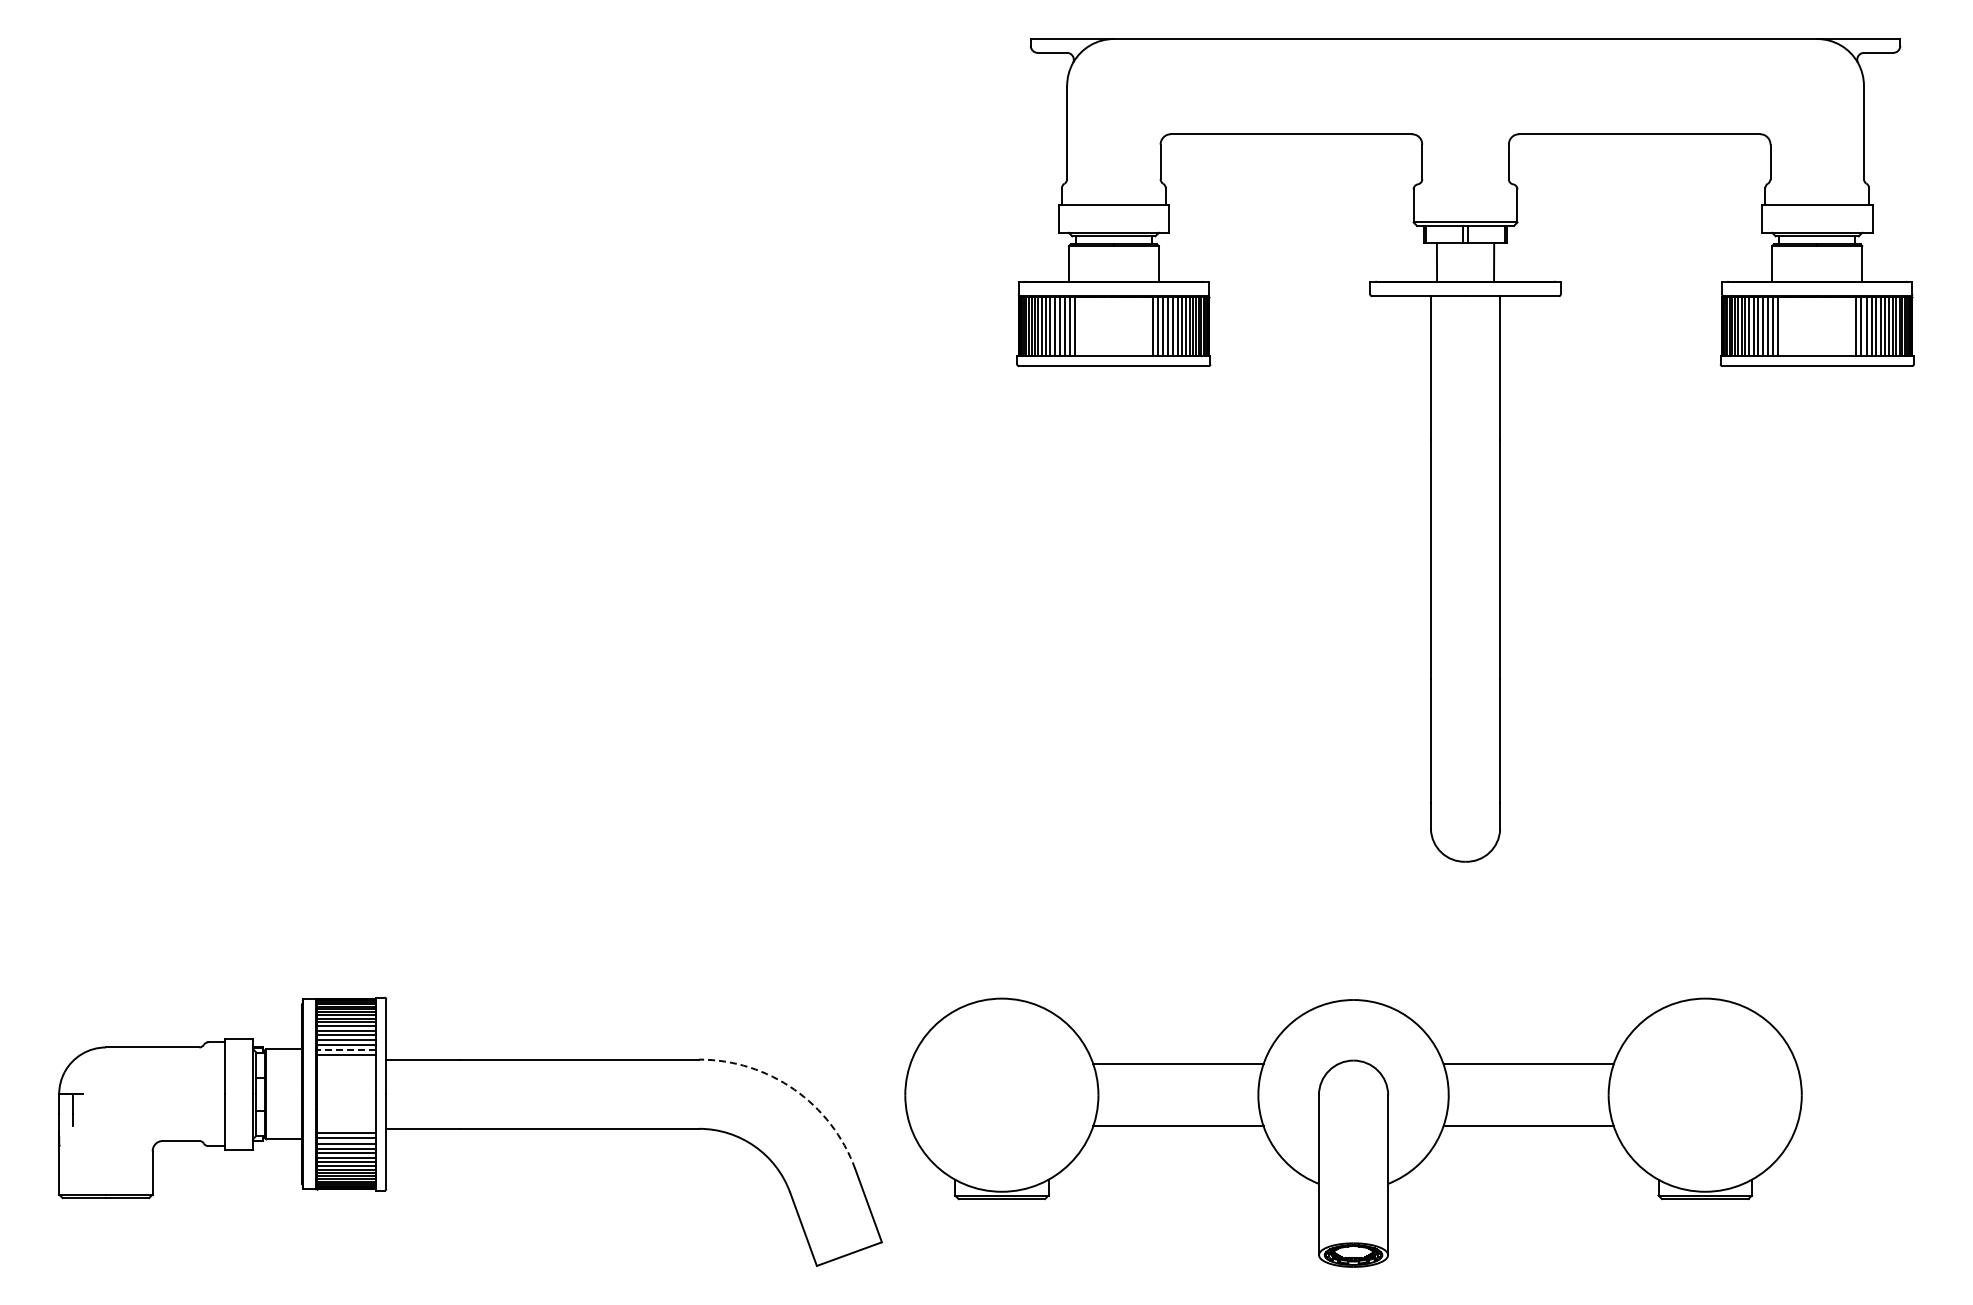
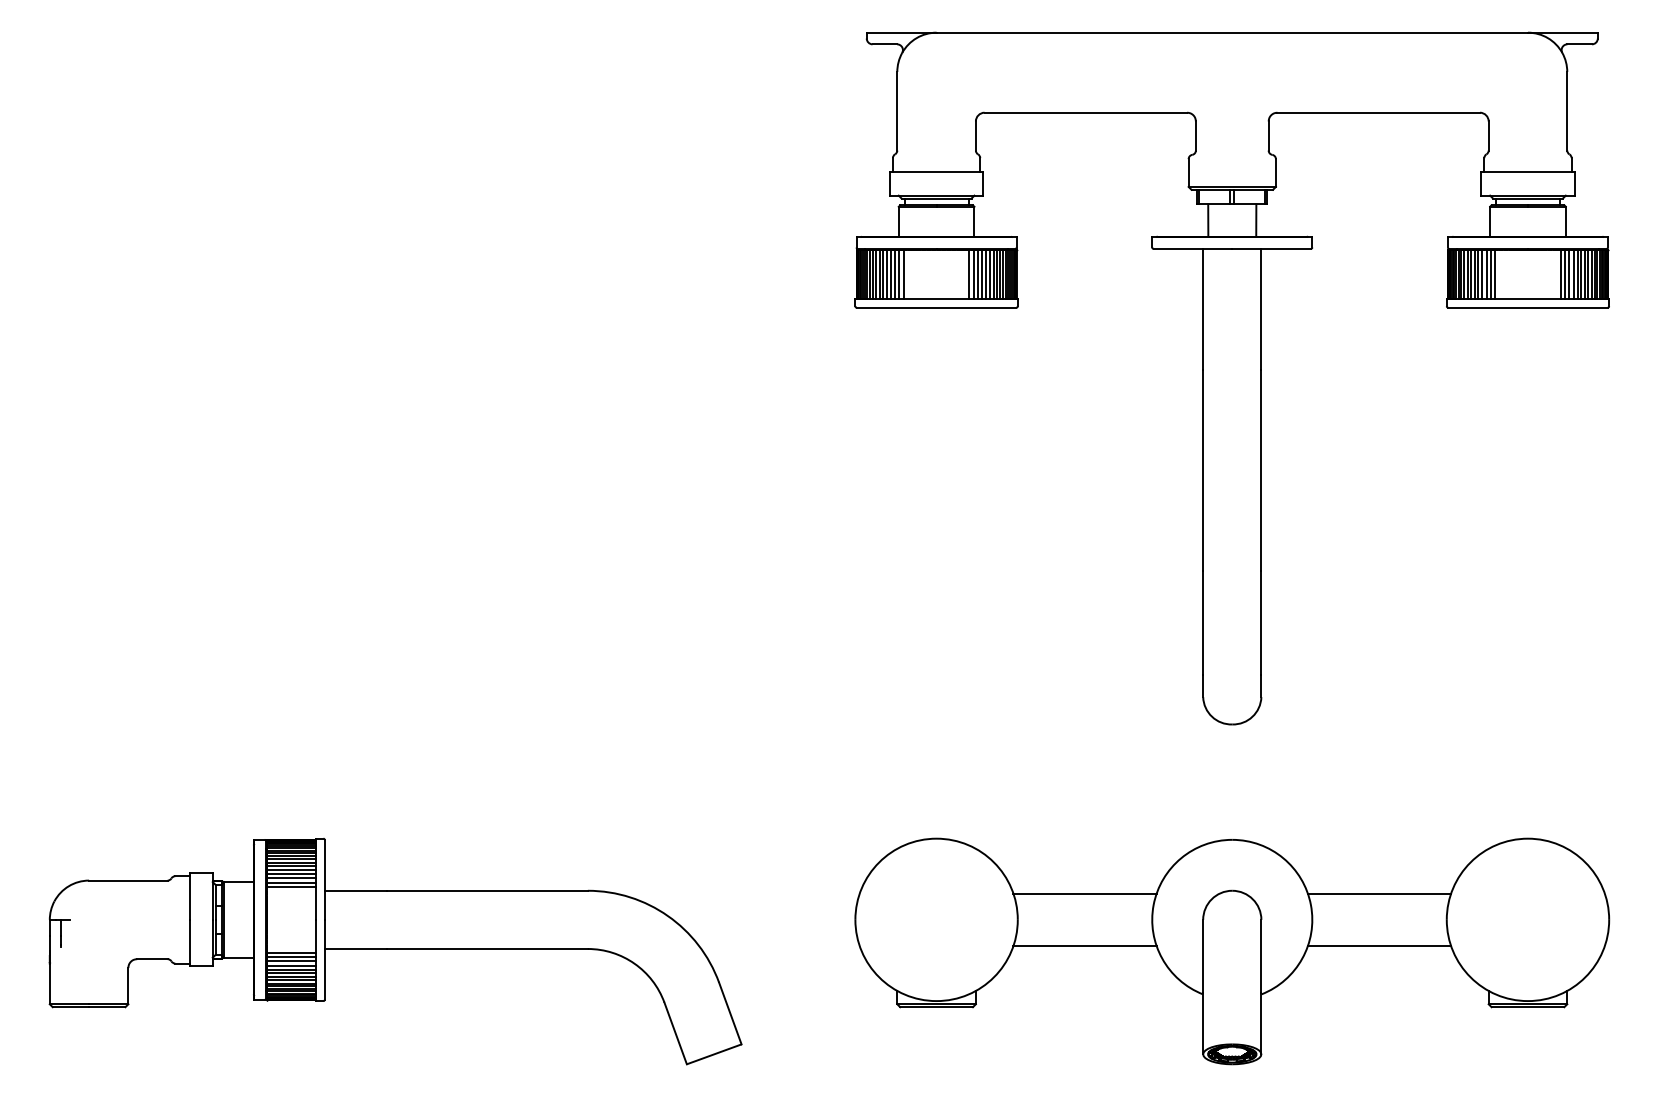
line: (346, 1050) -> (291, 883), dashed -> solid
arc: (794, 1089) -> (668, 915), dashed -> solid
part: (1353, 1132) -> (1232, 951), moved

